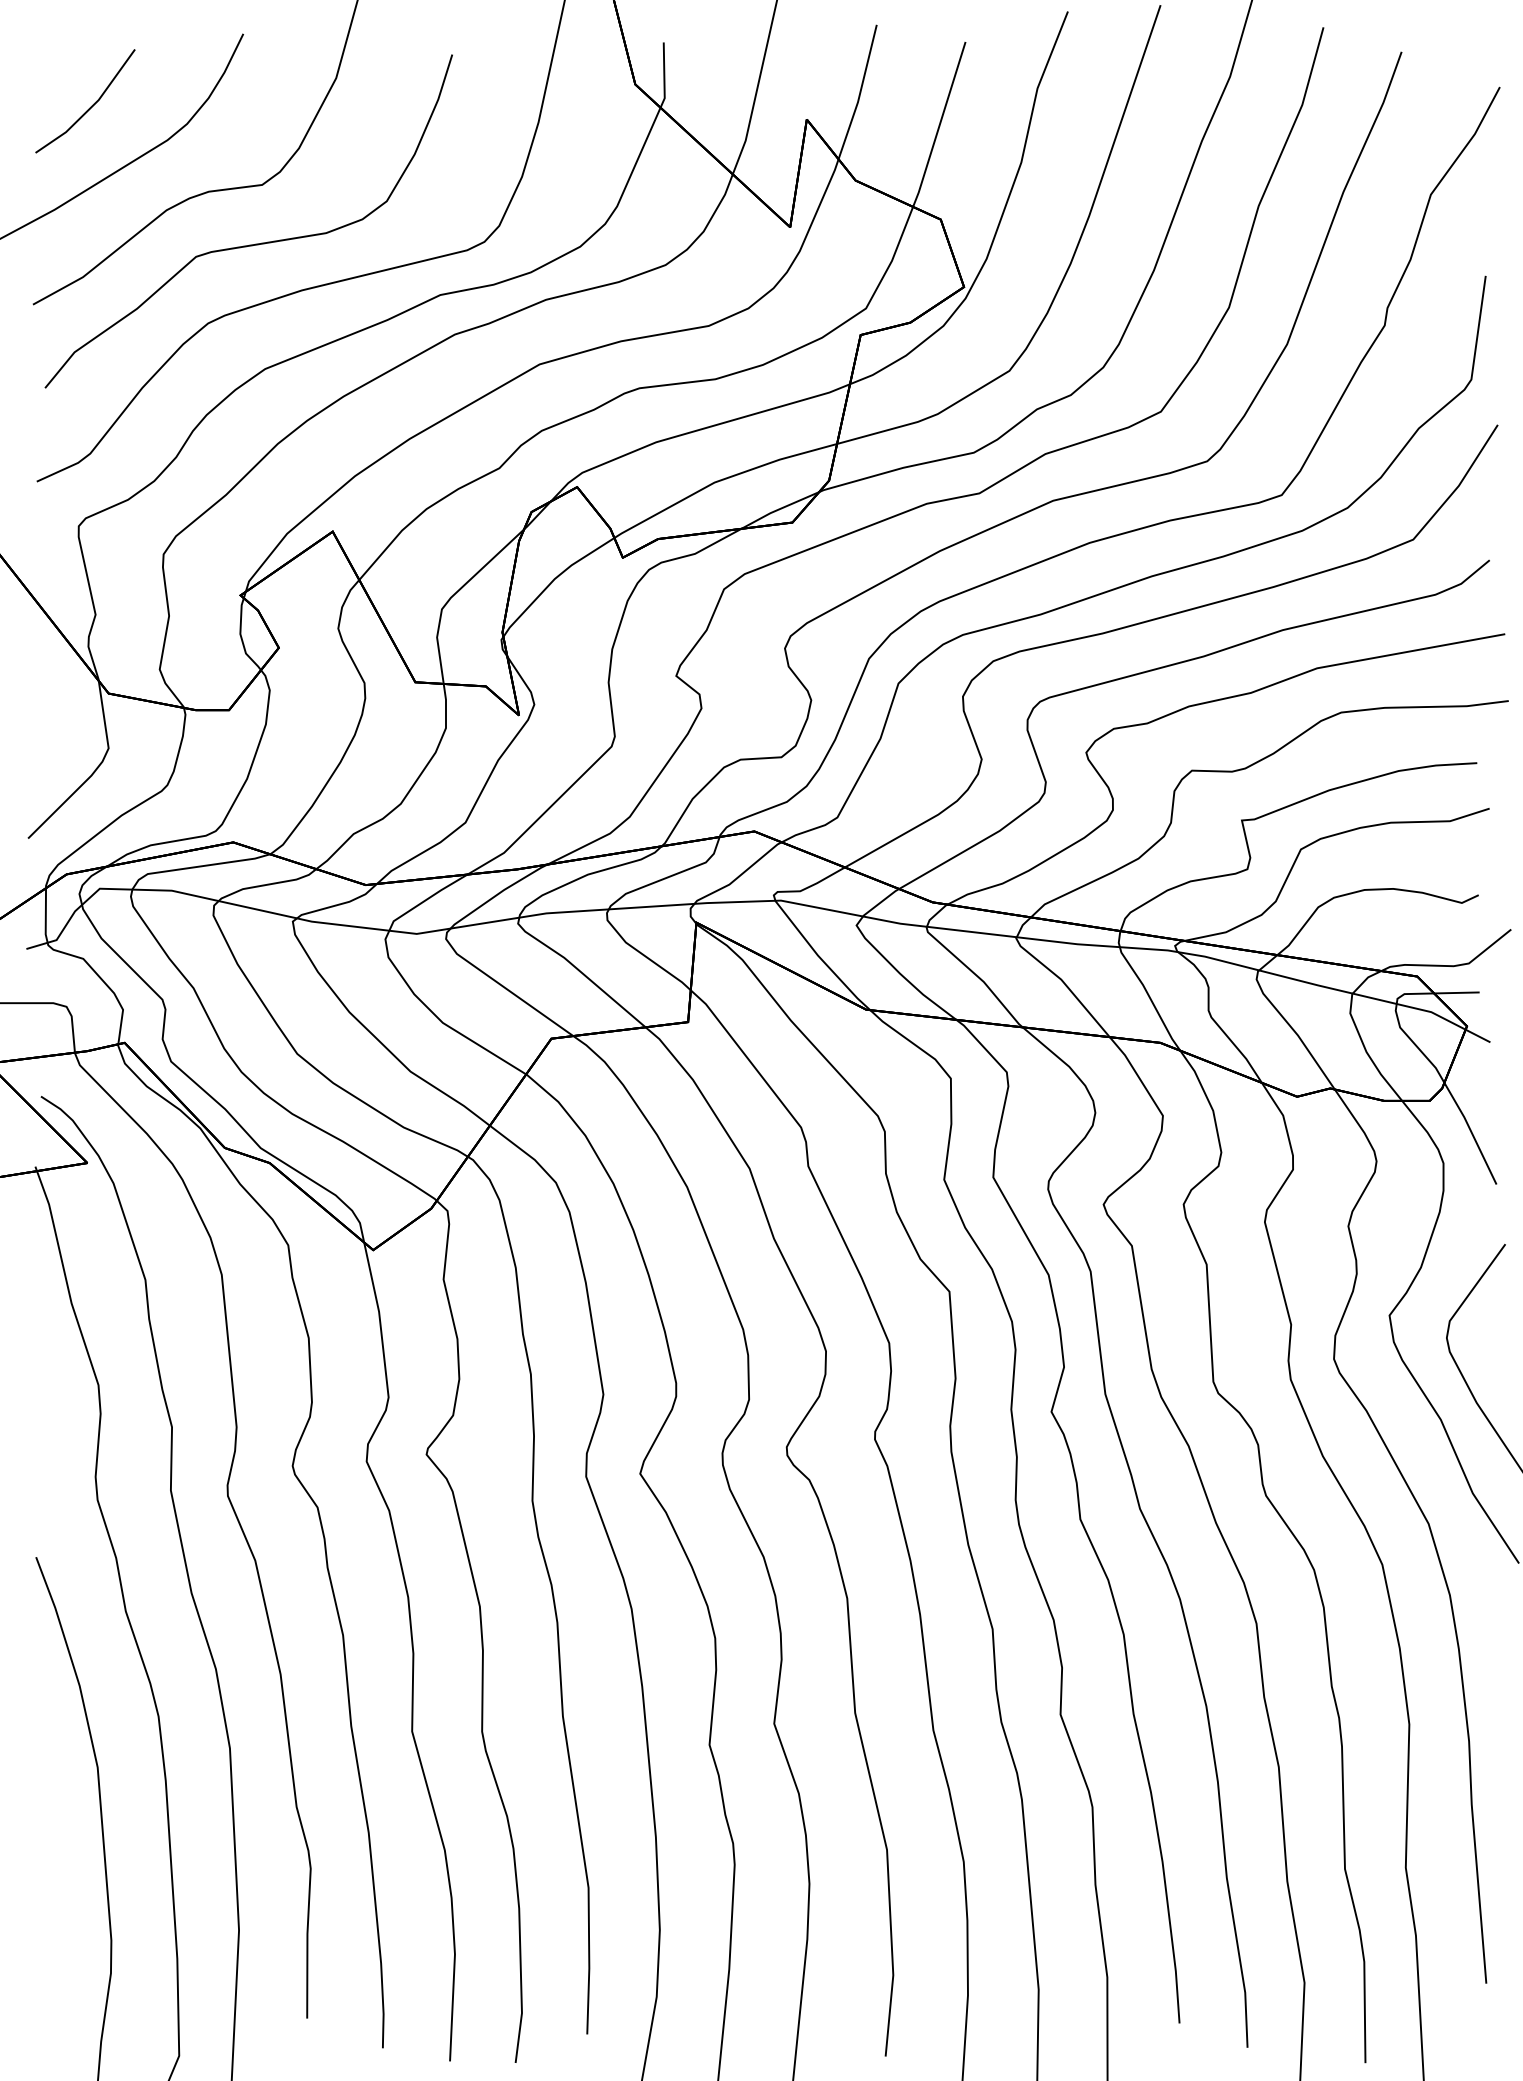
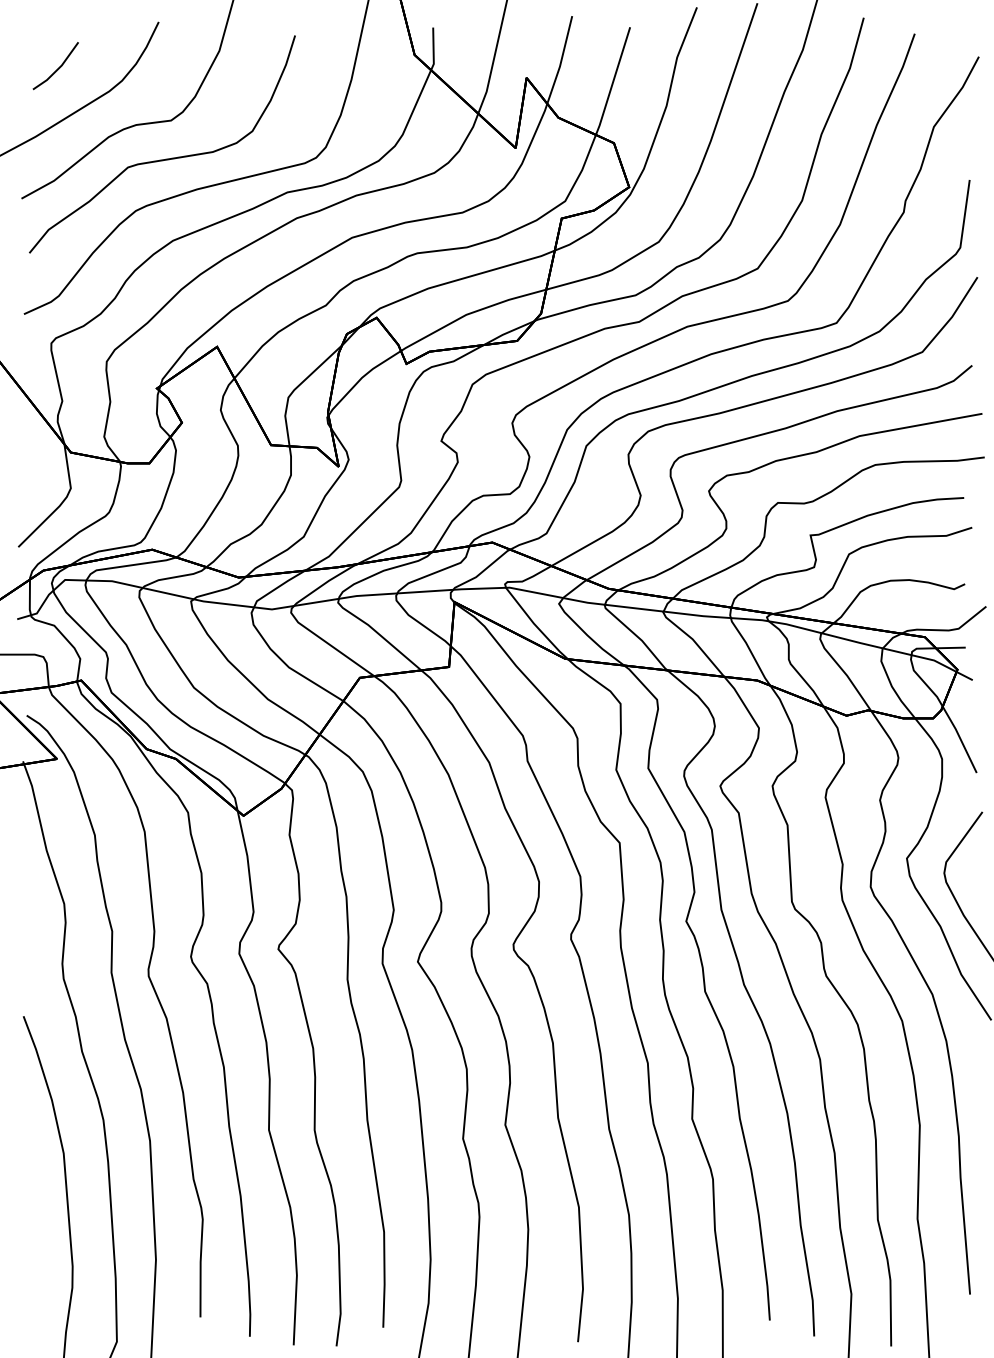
part: (85, 100) -> (55, 65), size x0.7

